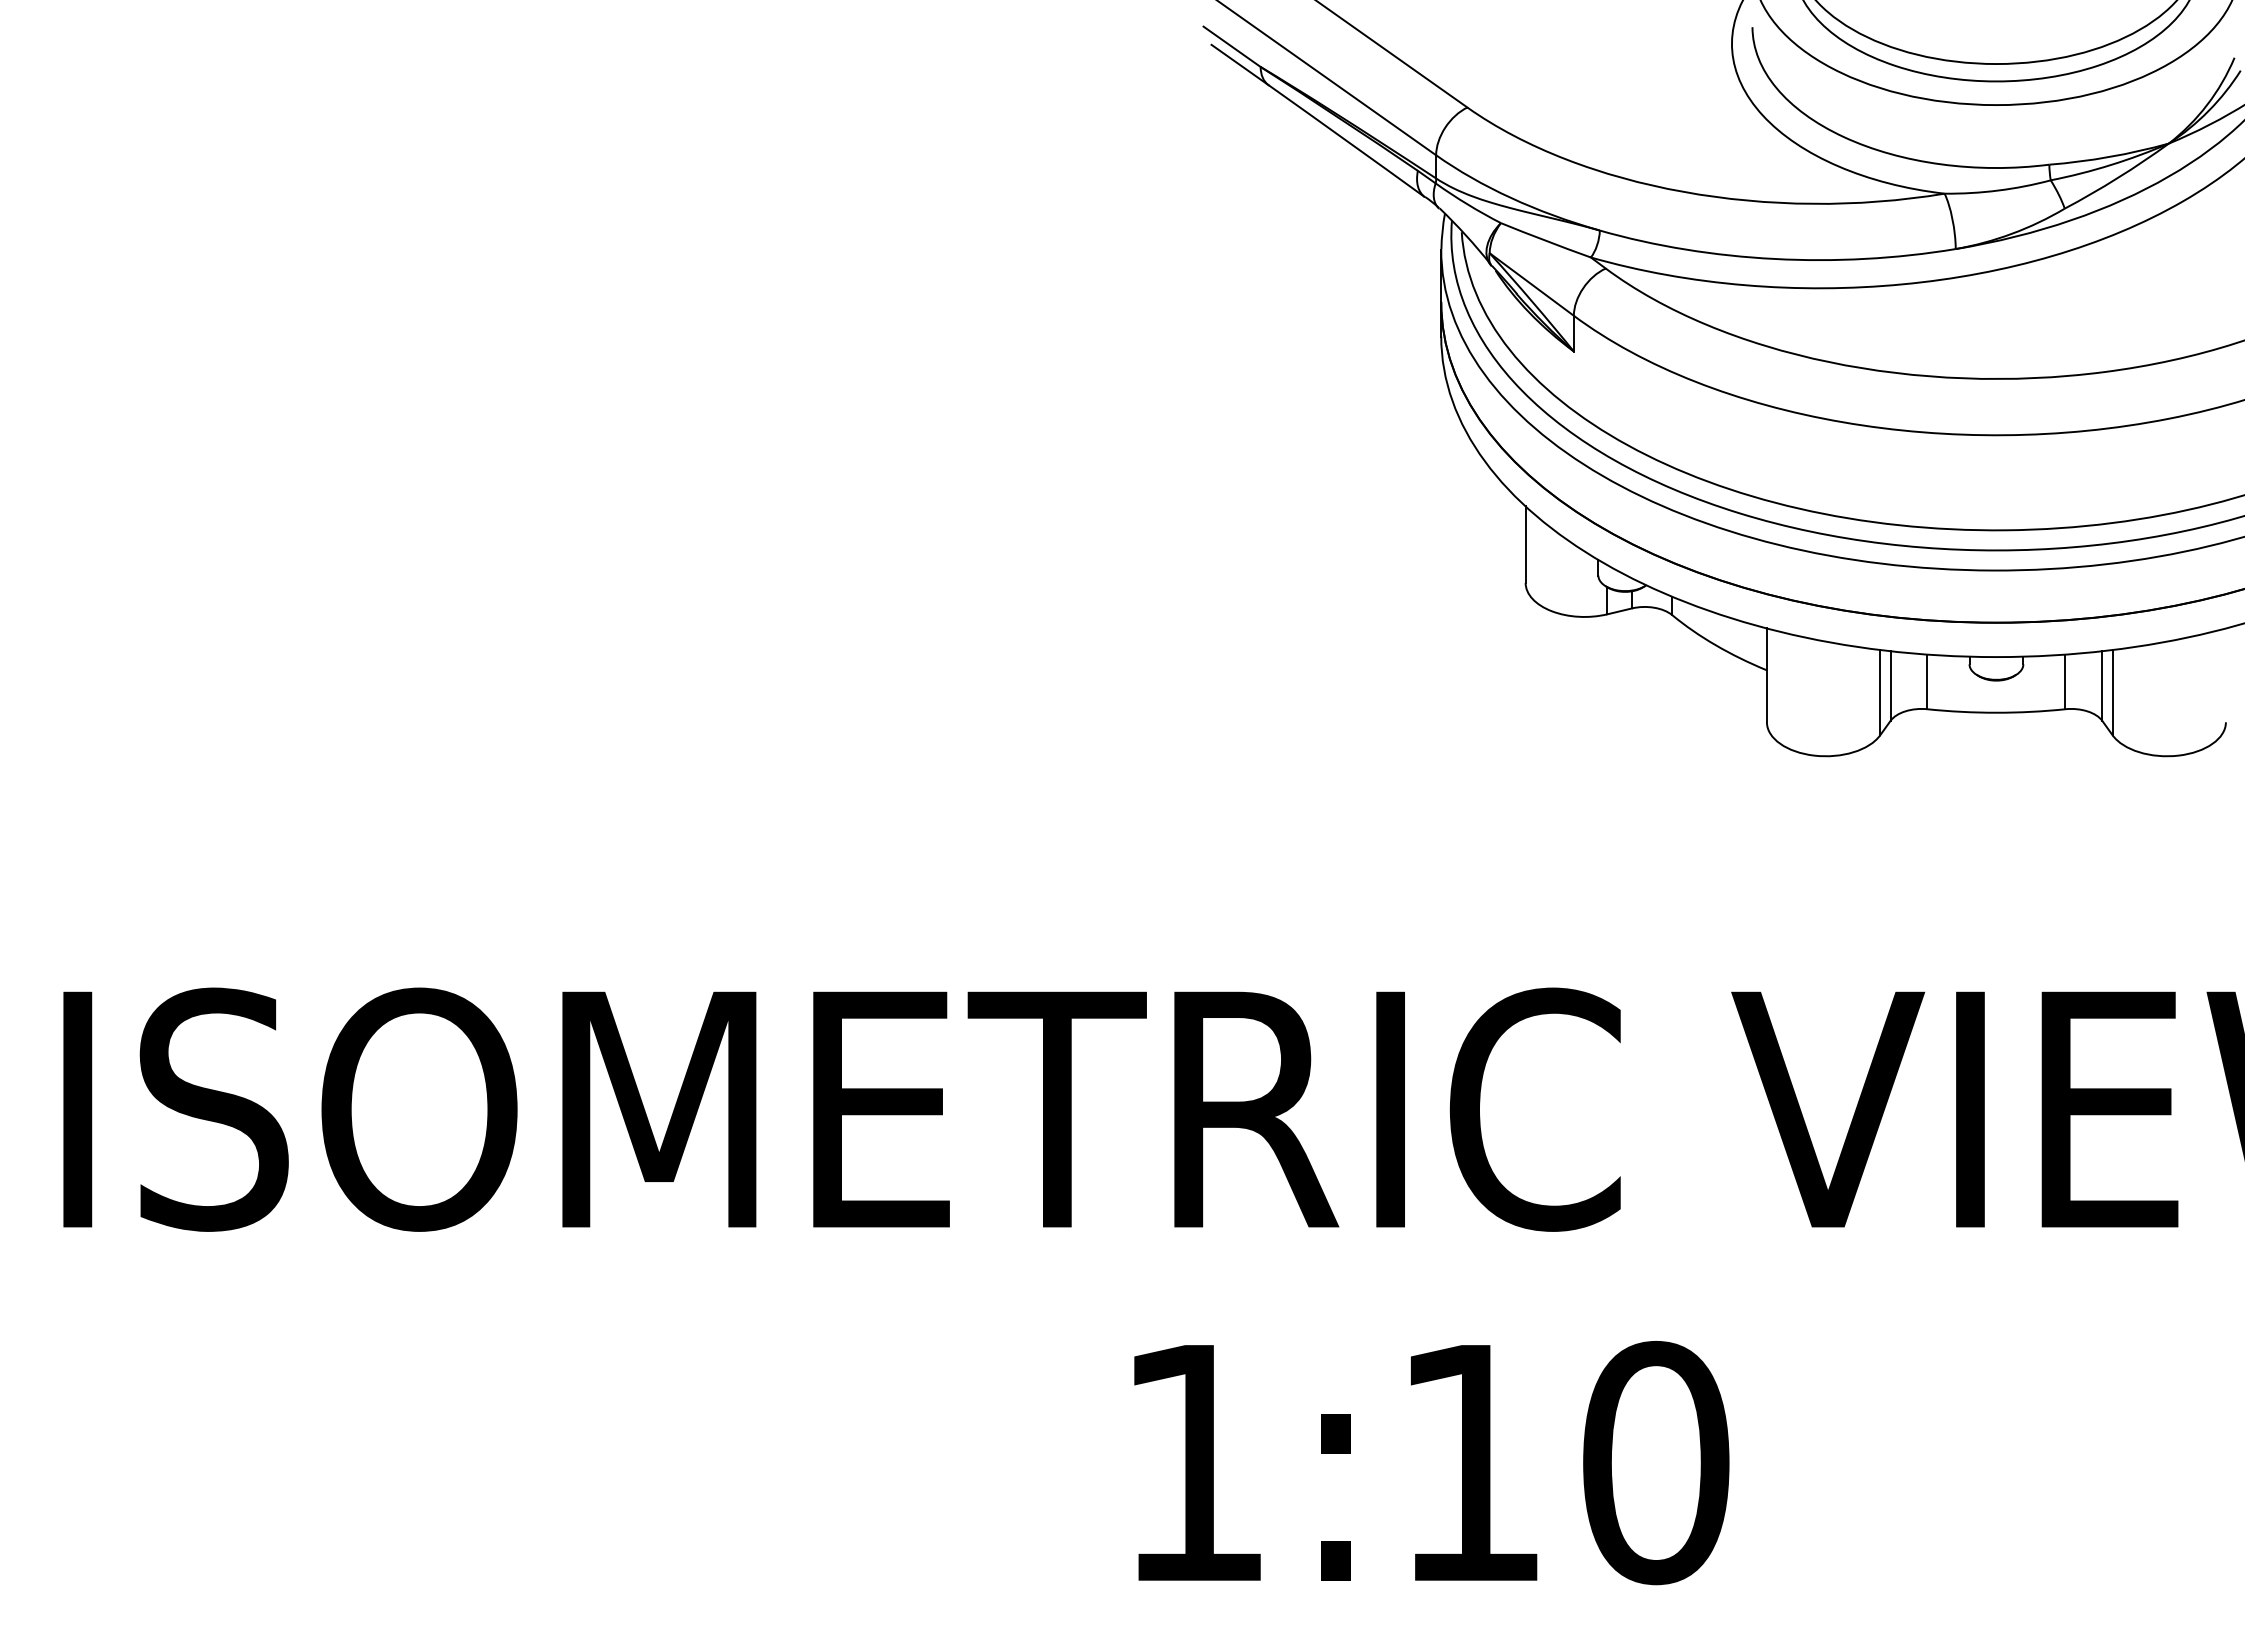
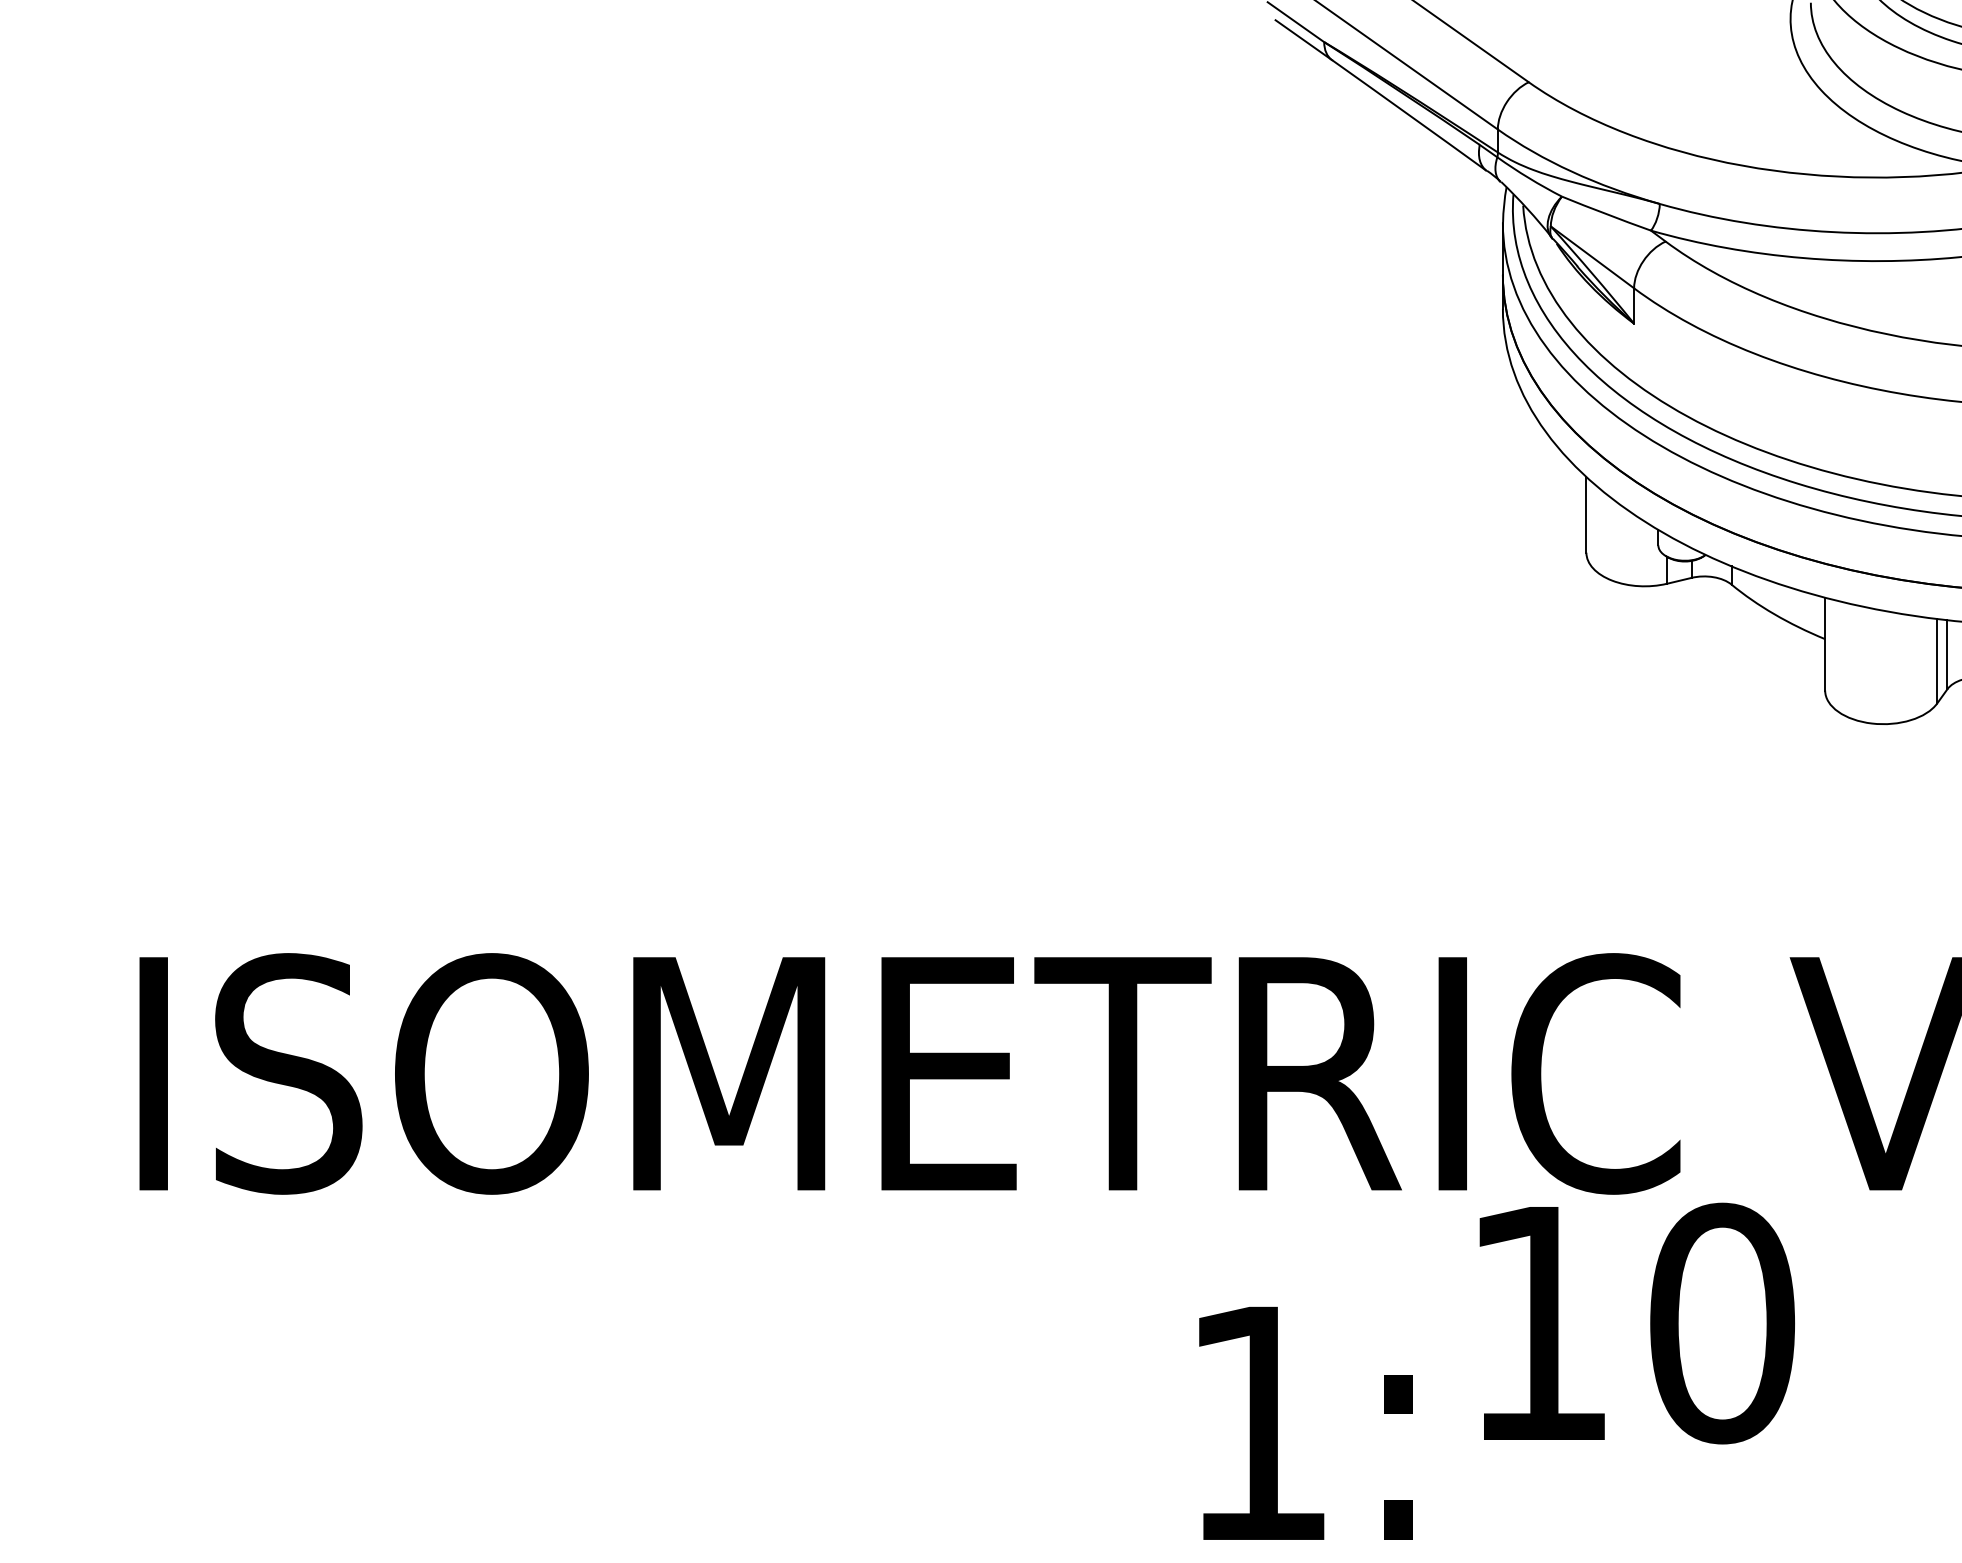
text: (1570, 1463) -> (1637, 1324), moved

